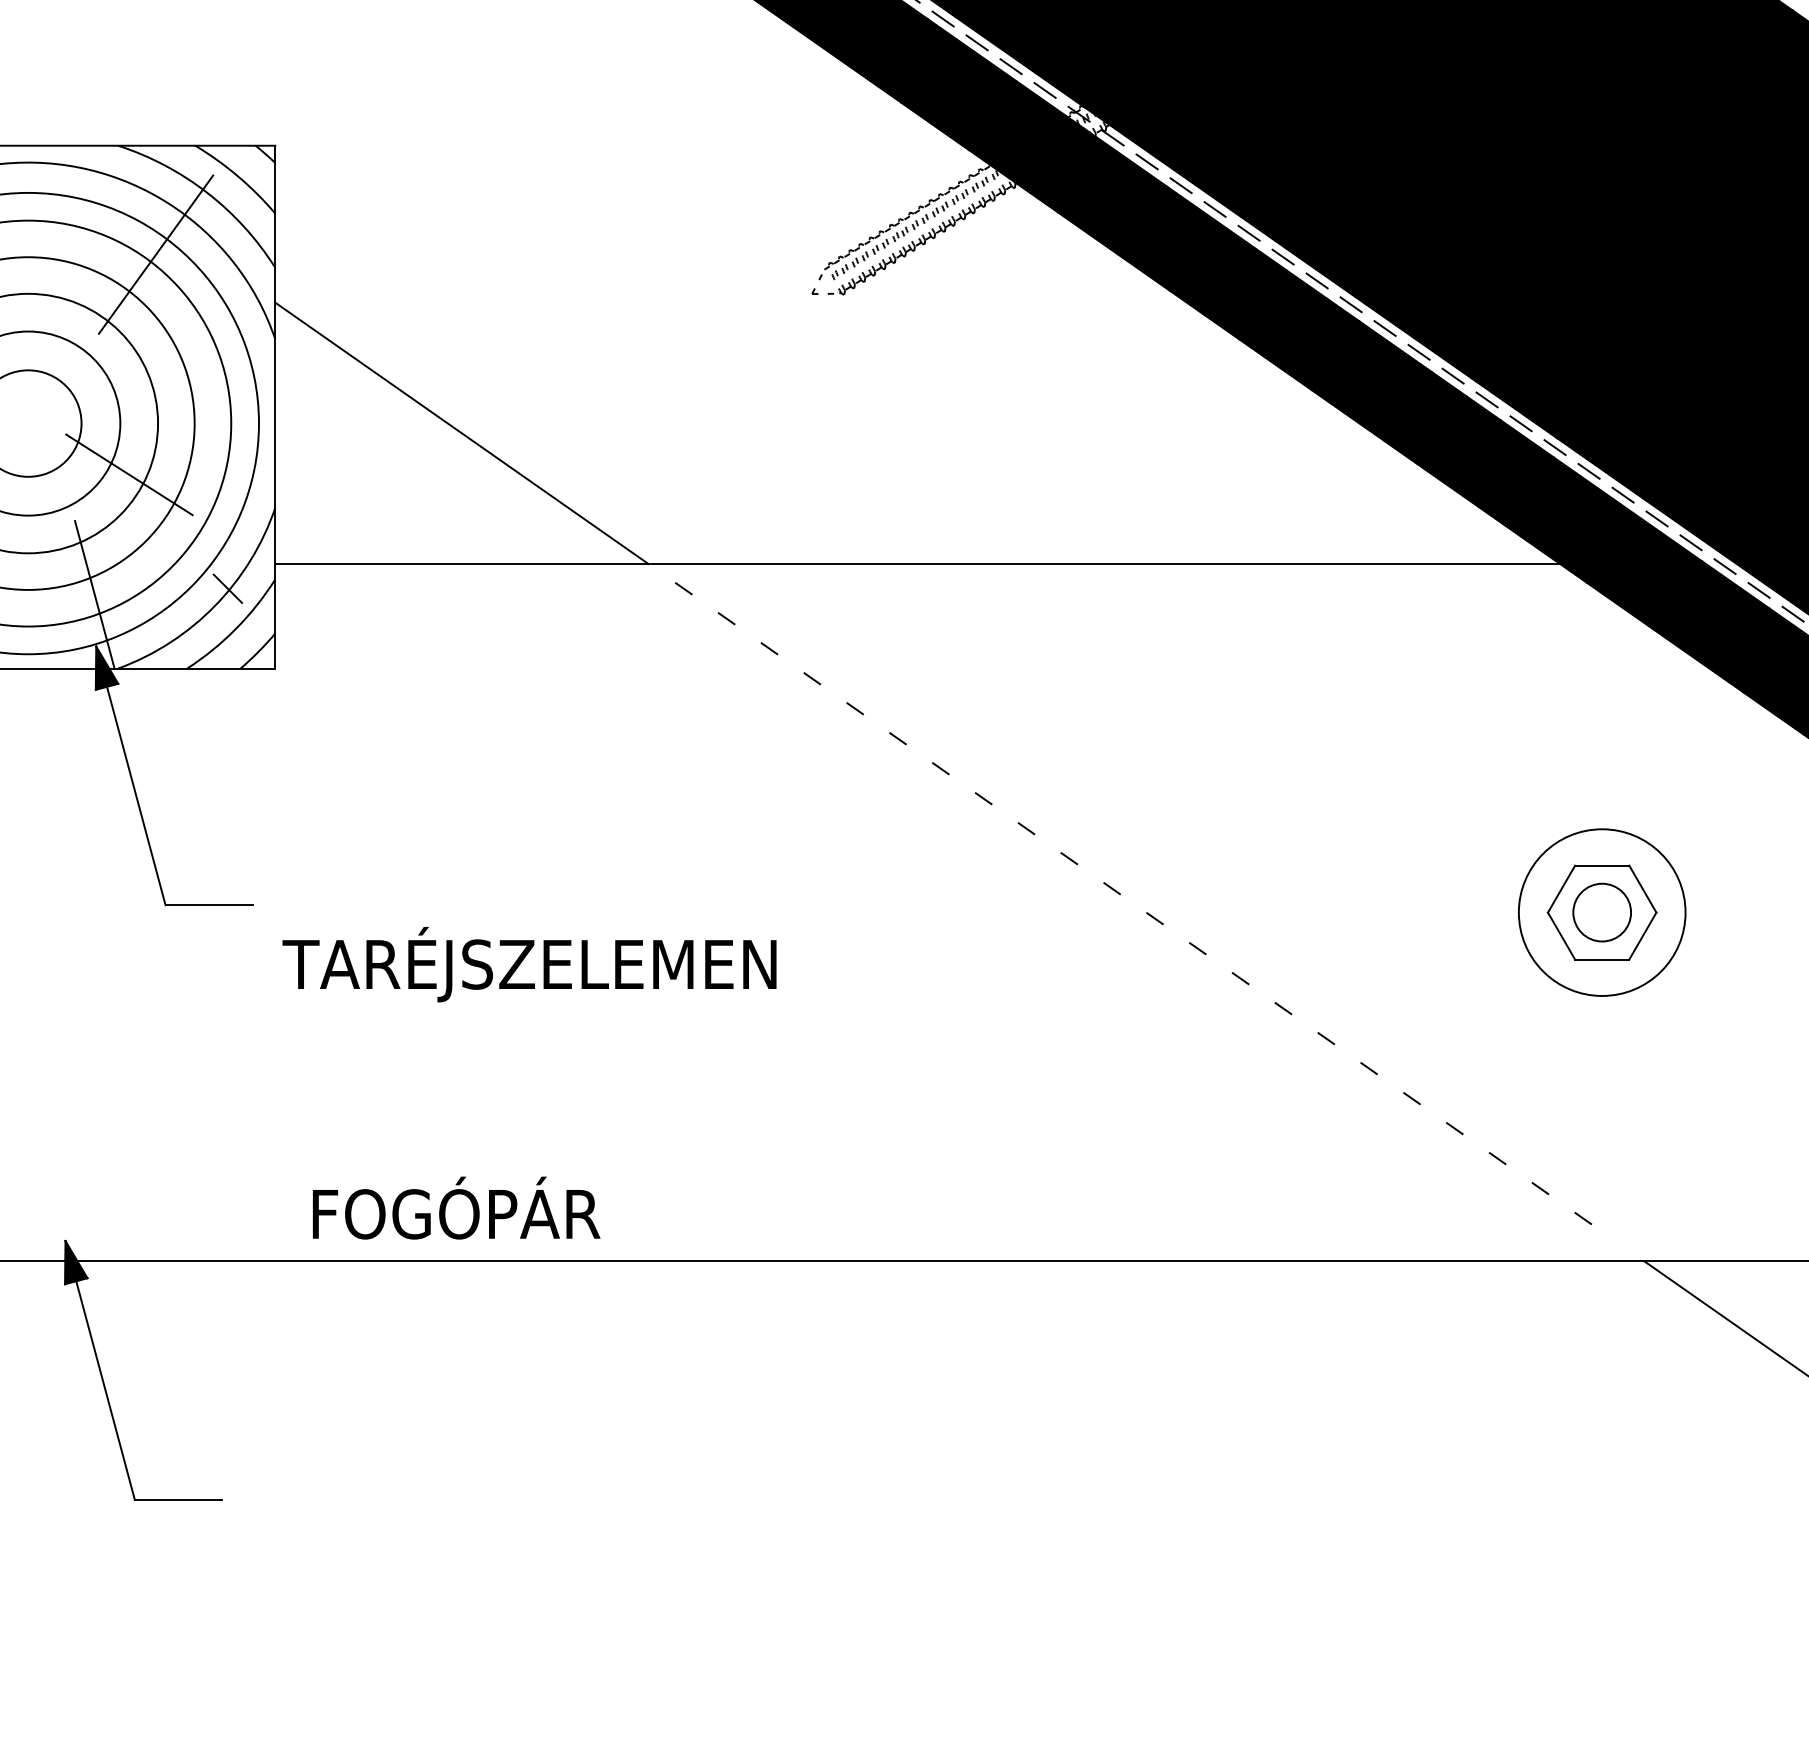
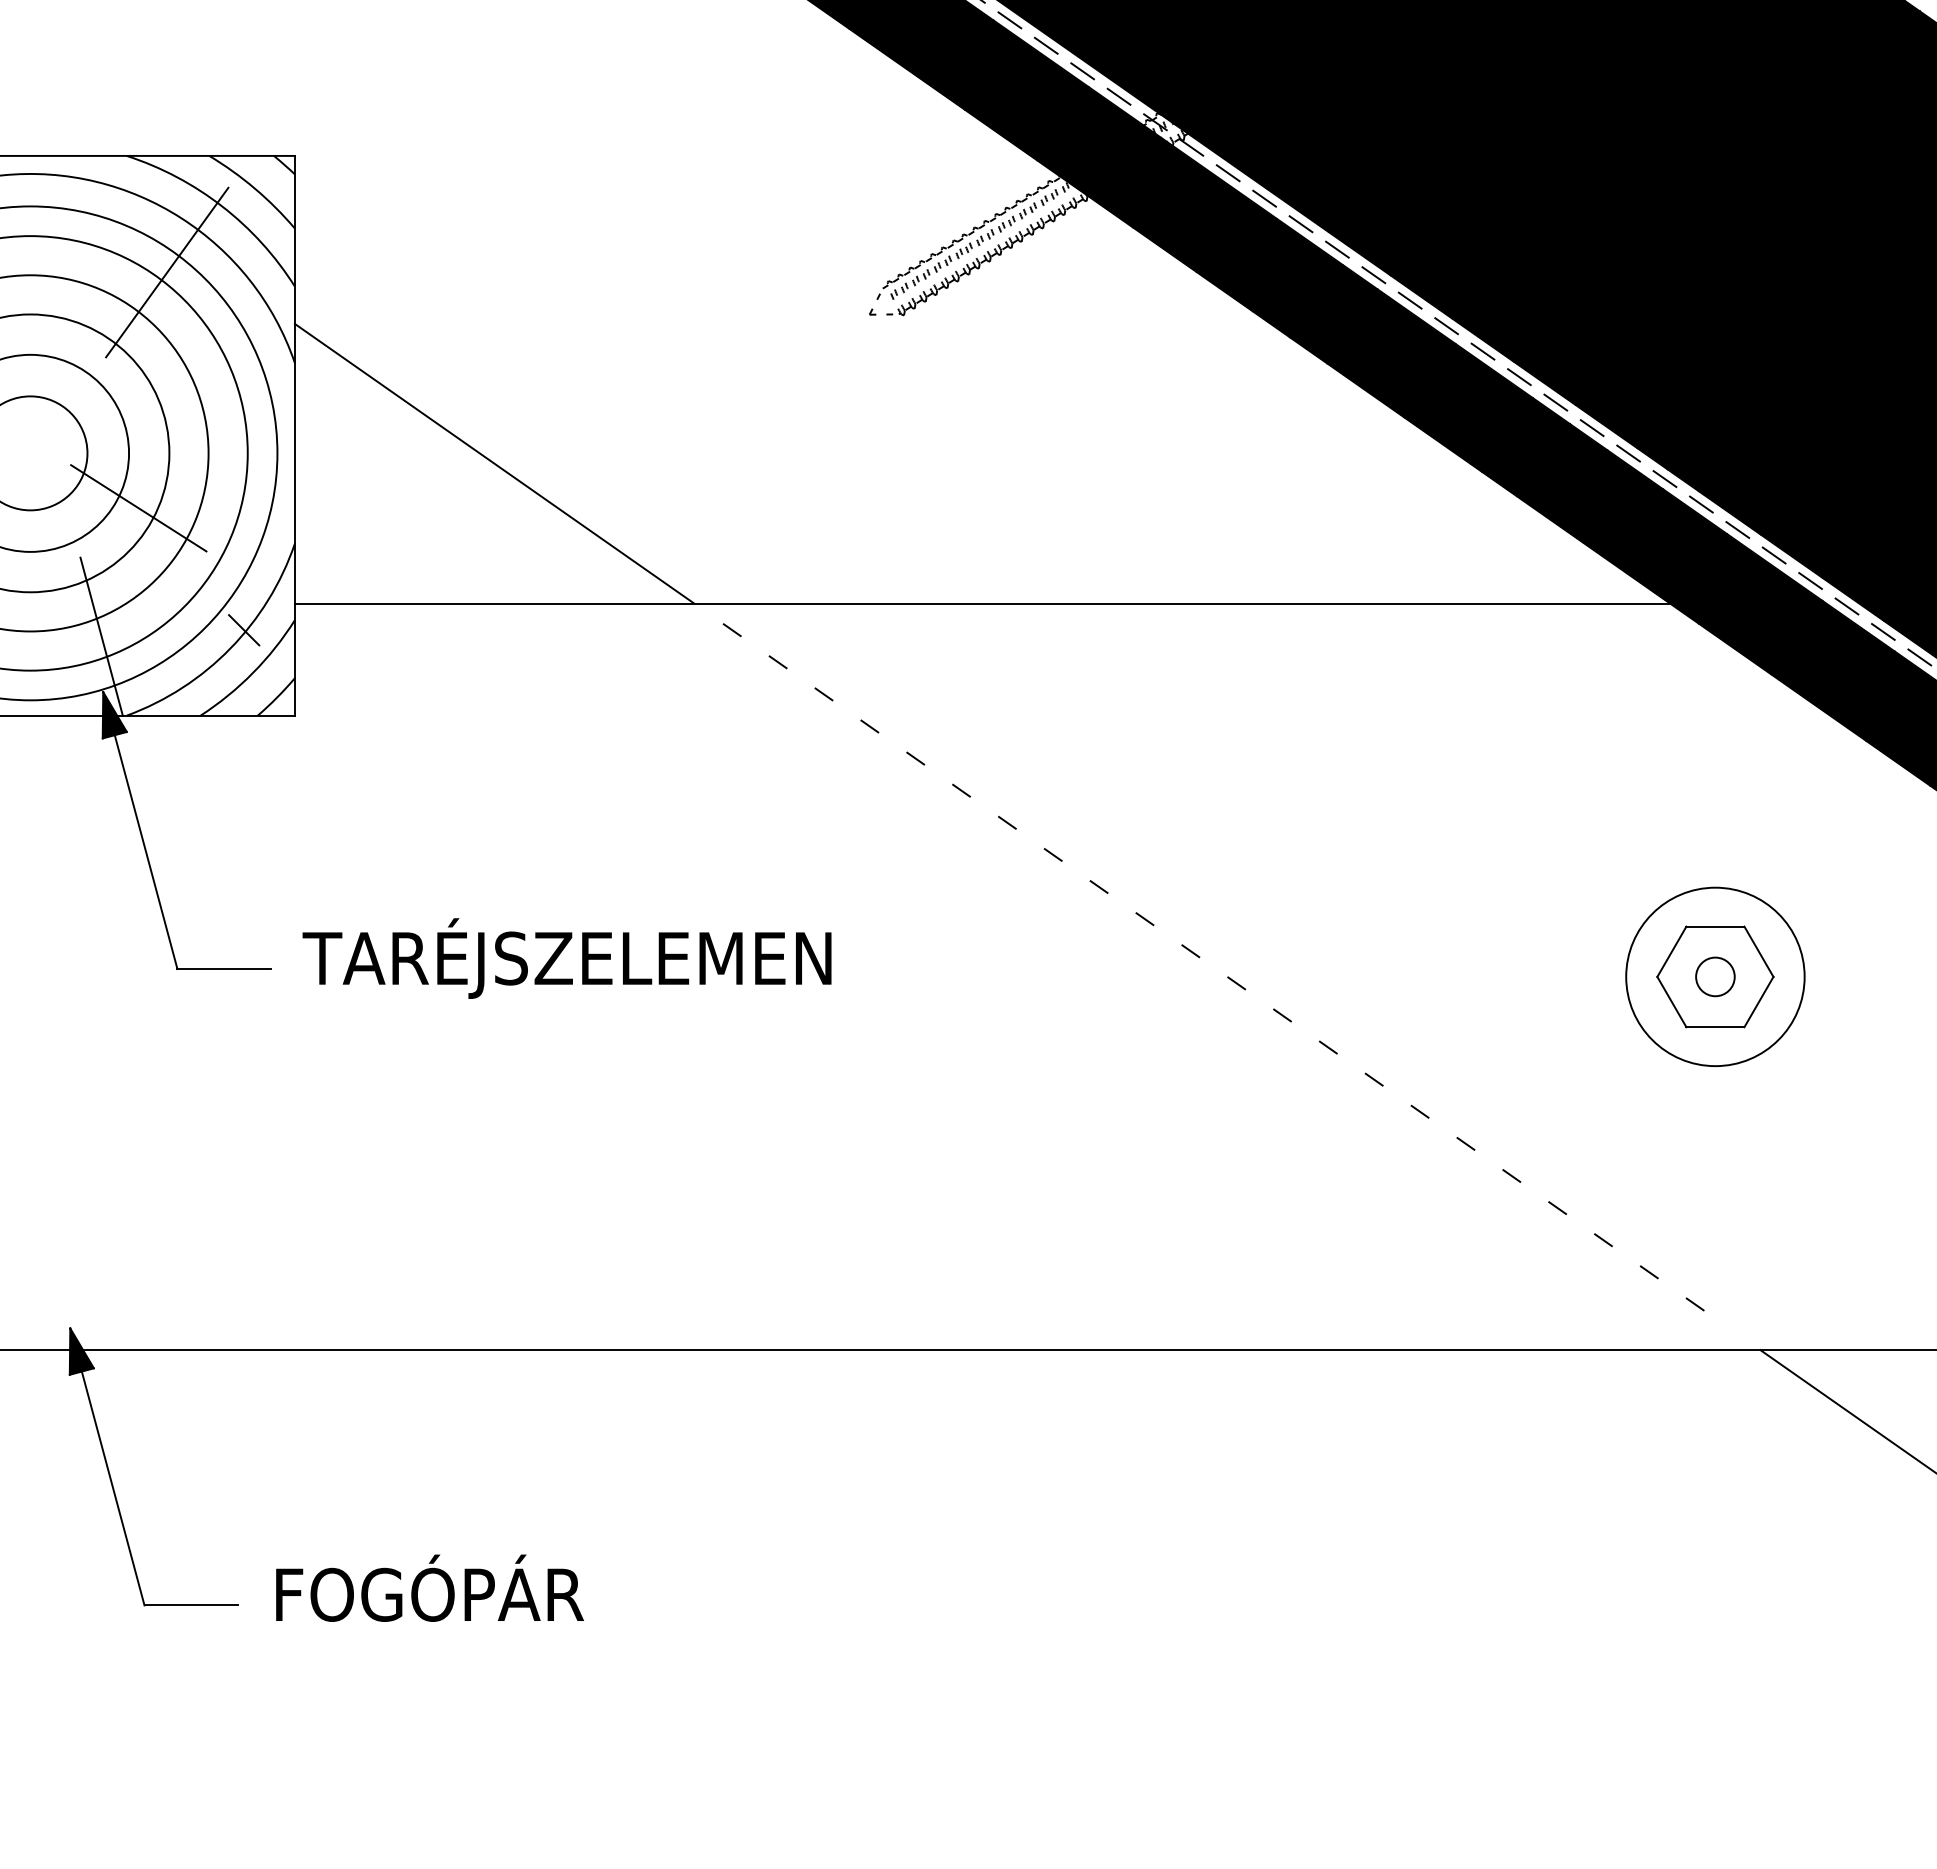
circle: (1602, 912) -> (1715, 976), size x0.62
text: (528, 964) -> (566, 958), moved
text: (456, 1207) -> (429, 1587), moved

